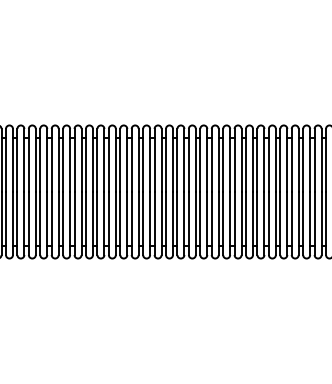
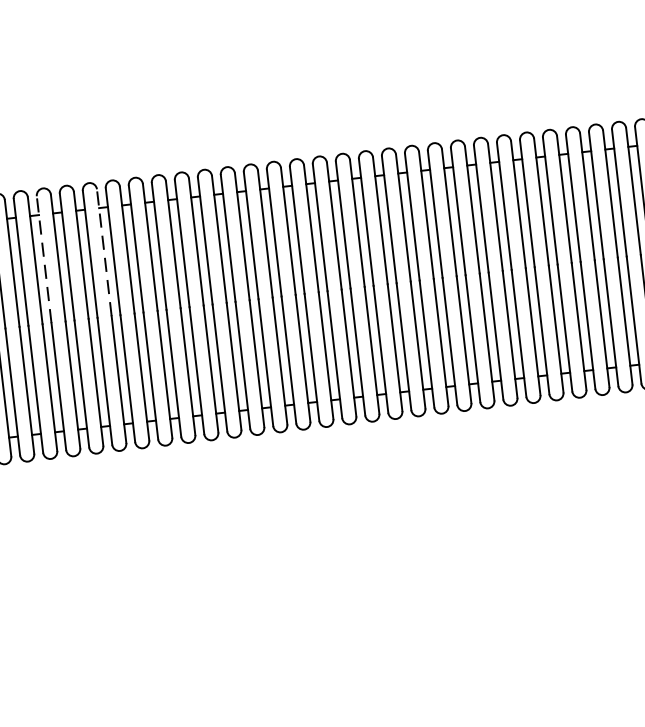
line: (40, 160) -> (44, 259), solid -> dashed
line: (70, 160) -> (105, 252), solid -> dashed

